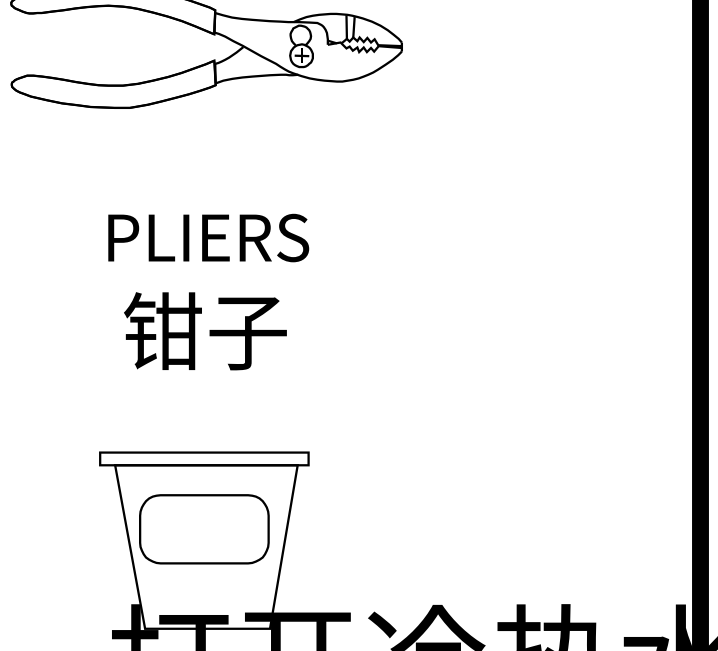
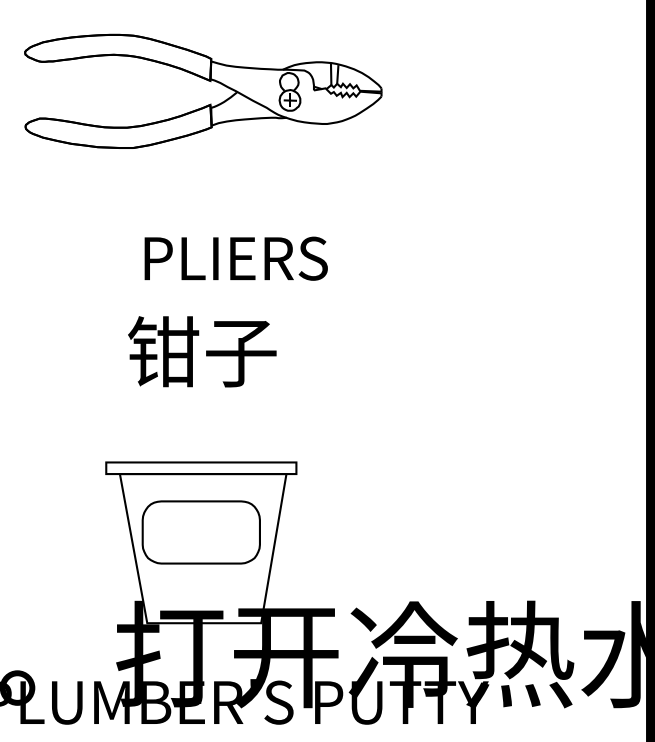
text: (207, 237) -> (235, 258), moved

